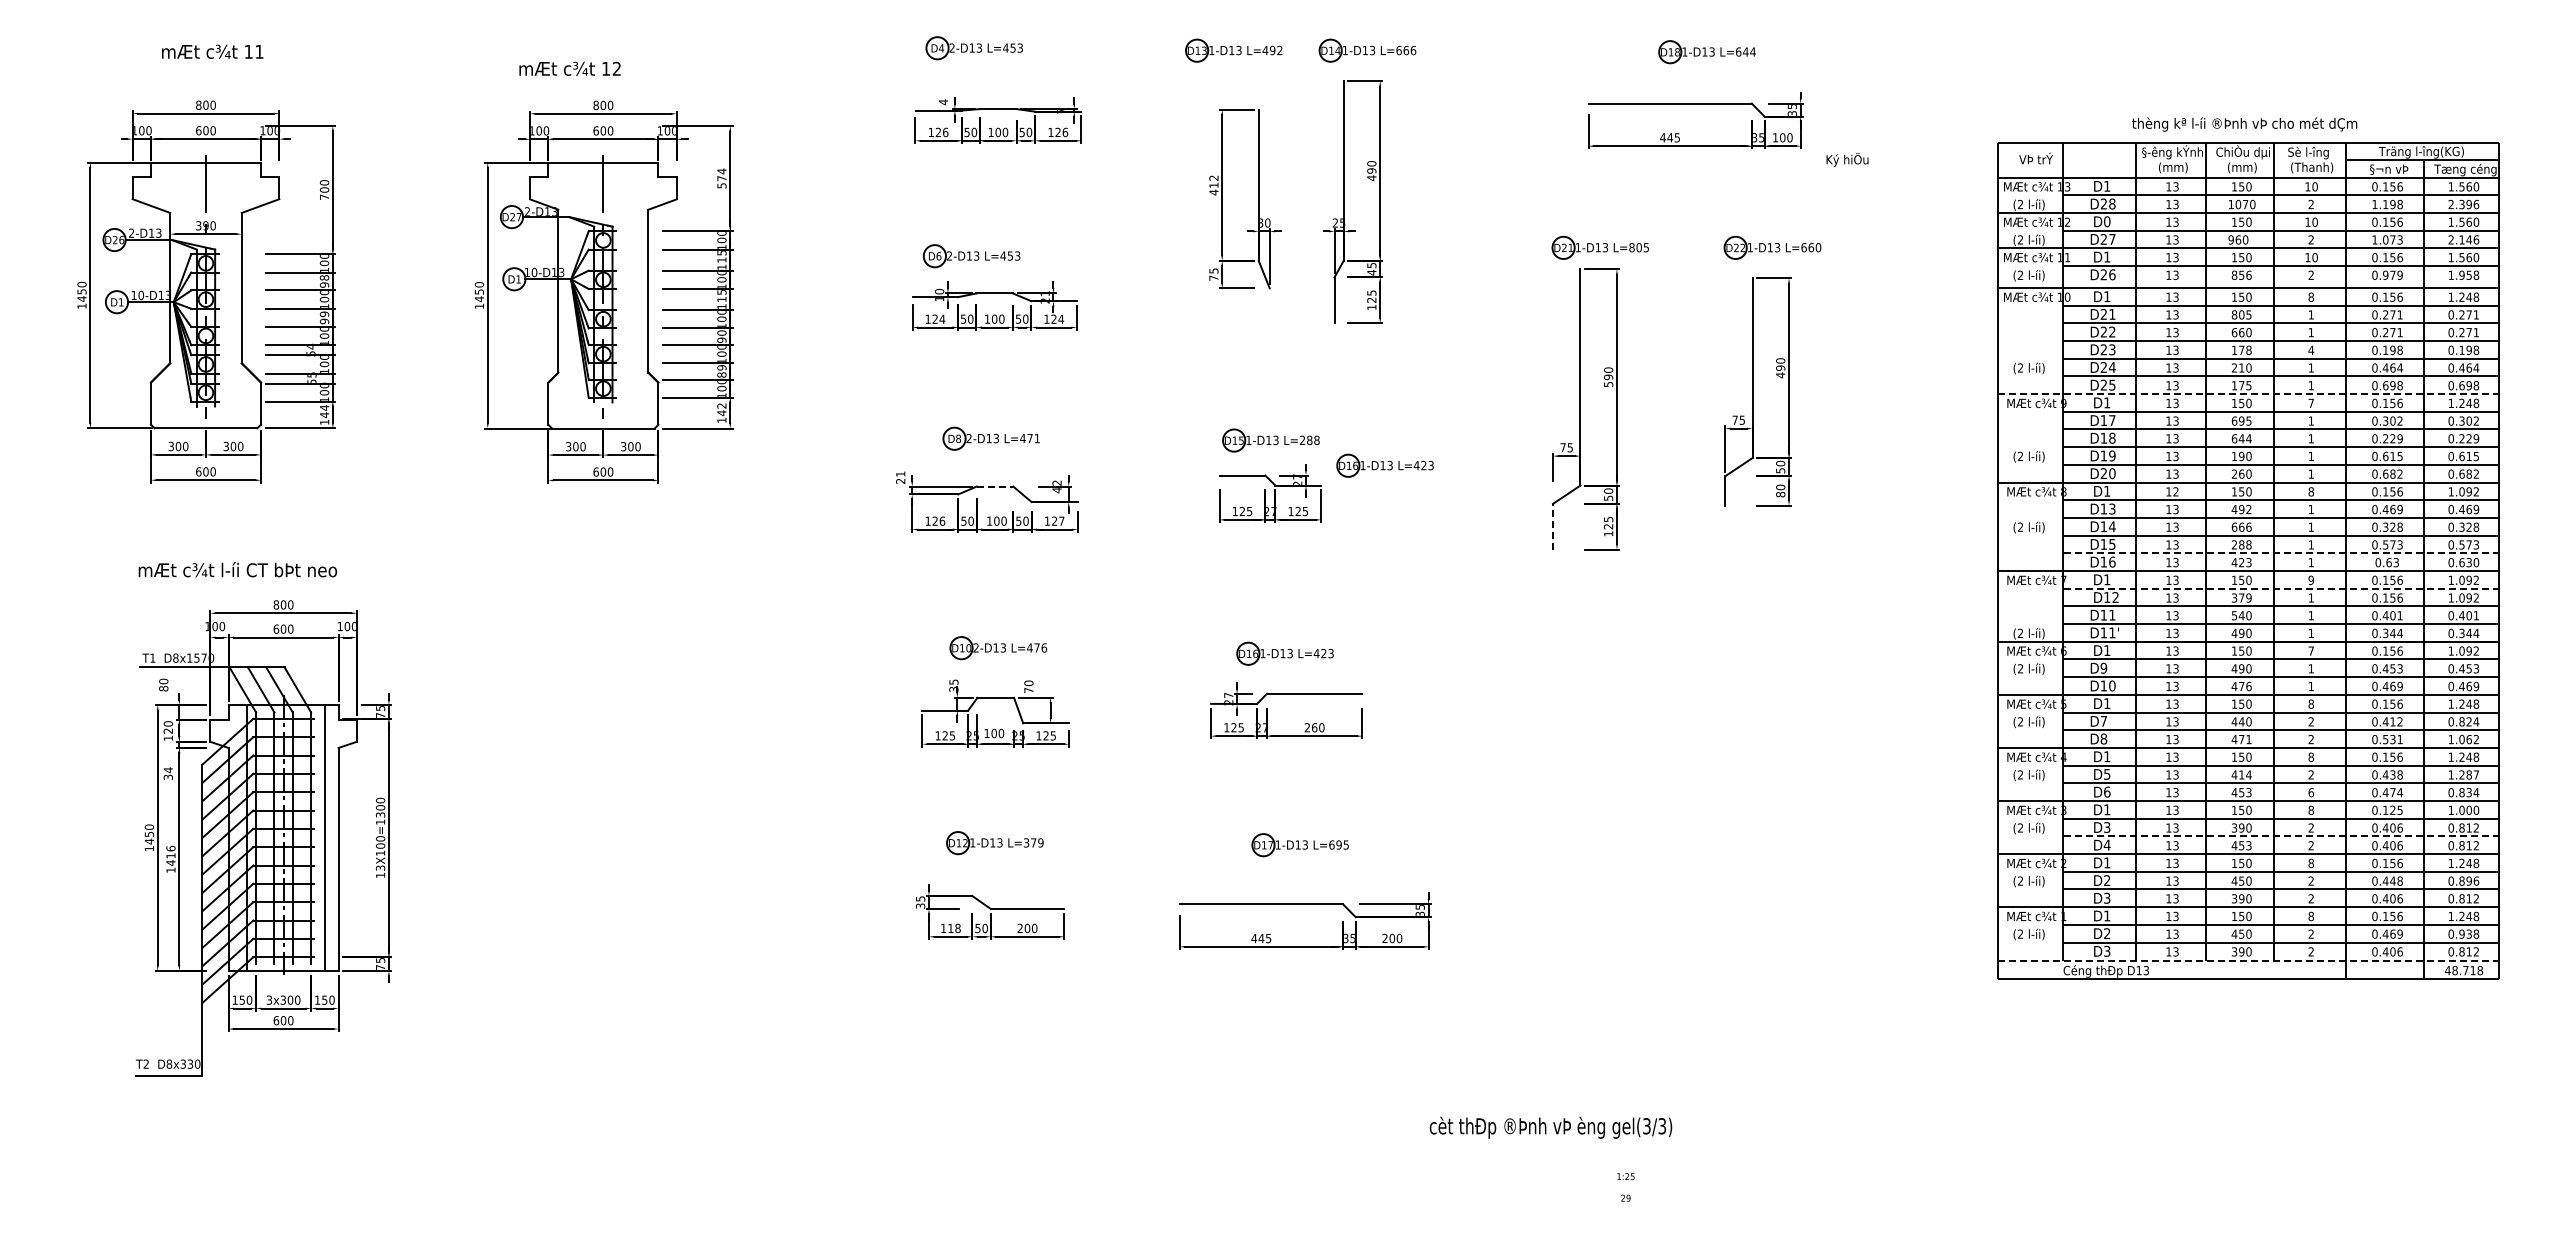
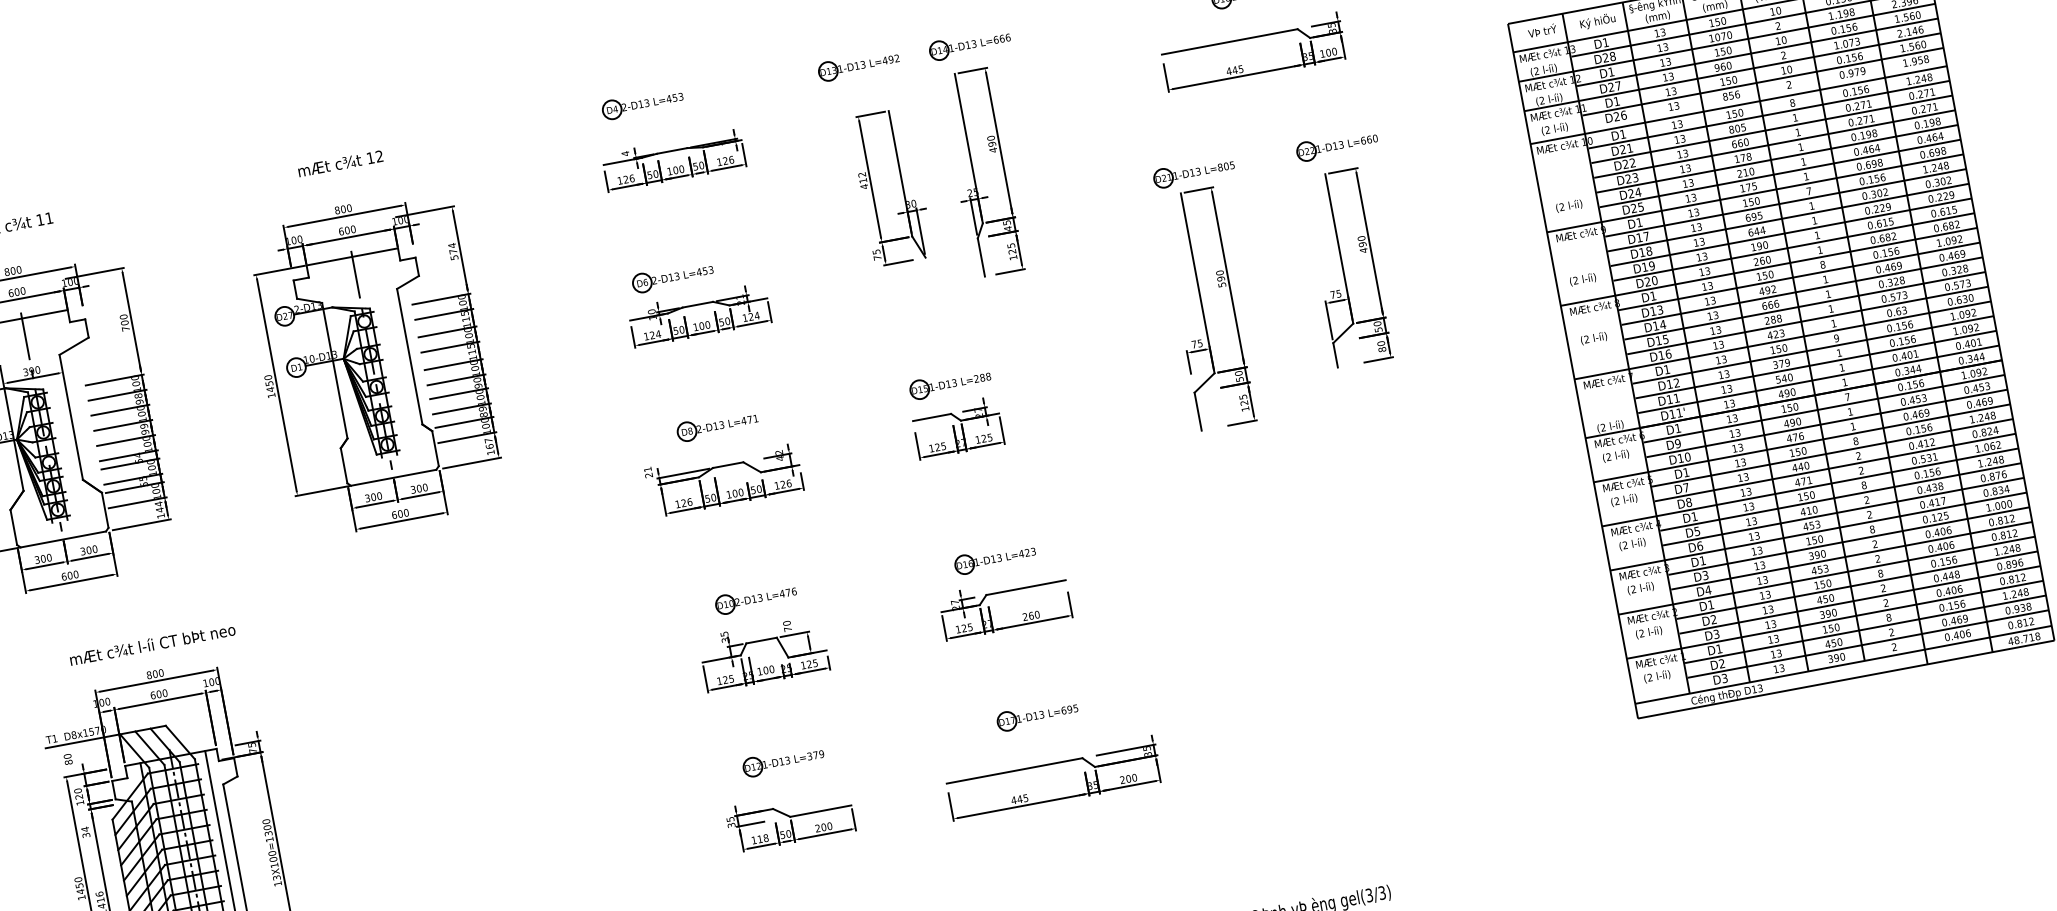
text: (569, 68) -> (340, 163), moved
text: (1847, 159) -> (1597, 21), moved
text: (2107, 221) -> (1611, 71), D0 -> D1
text: (2311, 349) -> (1800, 146), 4 -> 1
line: (2248, 394) -> (1755, 193), dashed -> solid
text: (721, 409) -> (488, 443), 142 -> 167
part: (1384, 465) -> (1048, 387), removed
line: (995, 486) -> (728, 465), dashed -> solid
text: (2175, 491) -> (1709, 285), 12 -> 13
text: (1061, 520) -> (788, 483), 127 -> 126
line: (1553, 526) -> (1198, 411), dashed -> solid
line: (2282, 553) -> (1808, 320), dashed -> solid
text: (237, 569) -> (152, 644), moved
line: (2282, 588) -> (1814, 349), dashed -> solid
text: (2248, 774) -> (1814, 509), 414 -> 410
text: (2463, 774) -> (1993, 476), 1.287 -> 0.876
text: (2311, 792) -> (1869, 514), 6 -> 2
text: (2396, 792) -> (1940, 501), 0.474 -> 0.417
line: (2282, 836) -> (1852, 555), dashed -> solid
line: (2248, 961) -> (1843, 664), dashed -> solid

